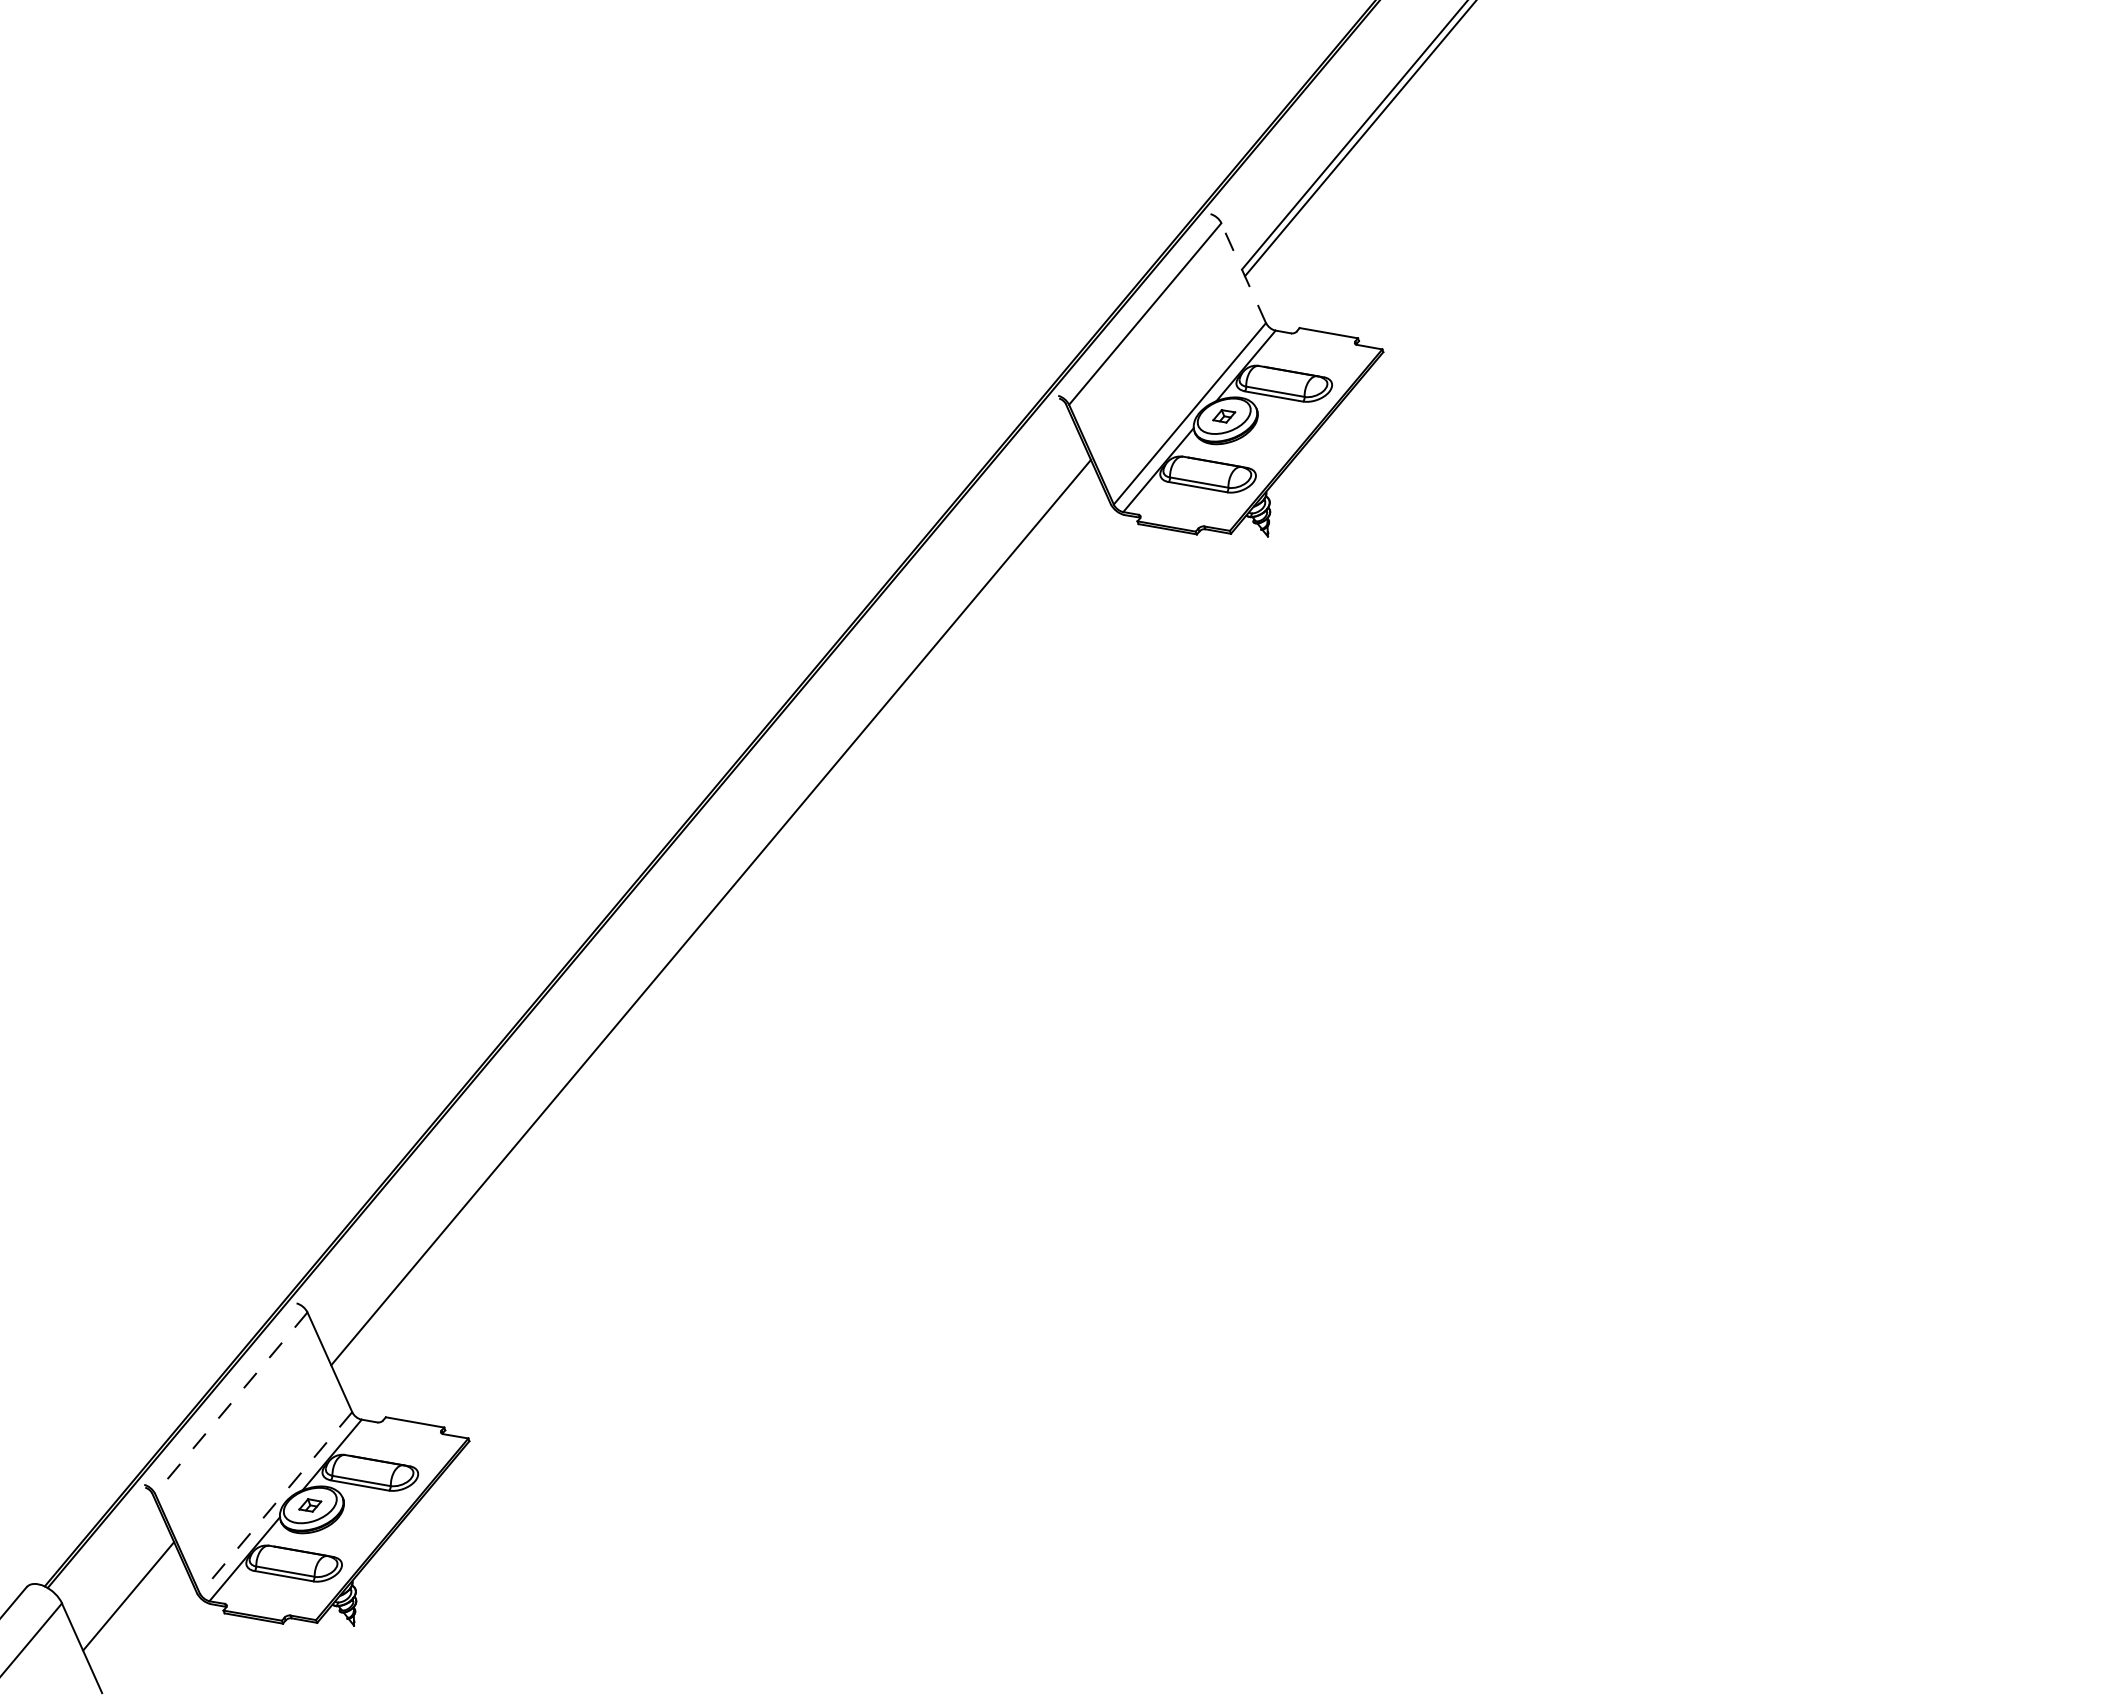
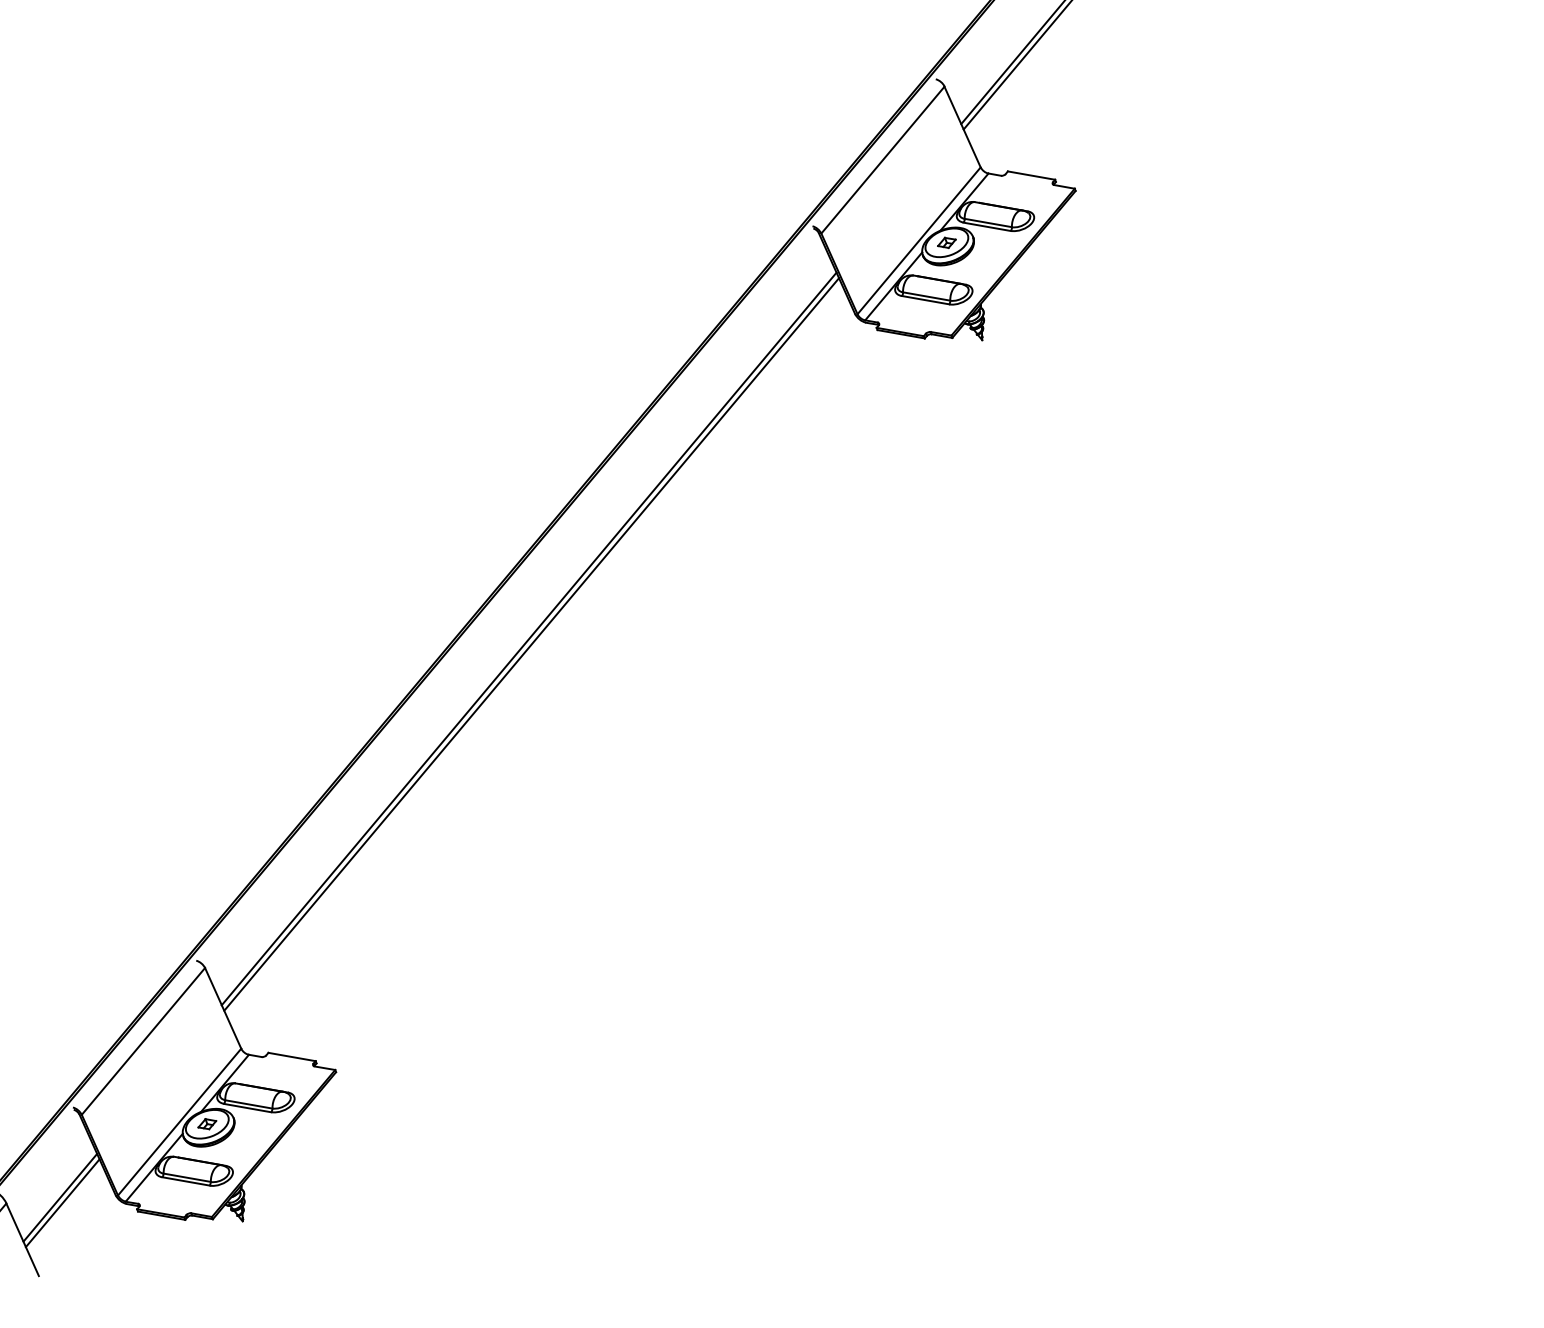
line: (1243, 273) -> (962, 127), dashed -> solid
line: (707, 905) -> (528, 638), added
line: (231, 1403) -> (143, 1041), dashed -> solid
line: (275, 1503) -> (179, 1122), dashed -> solid
line: (131, 1602) -> (62, 1202), added

